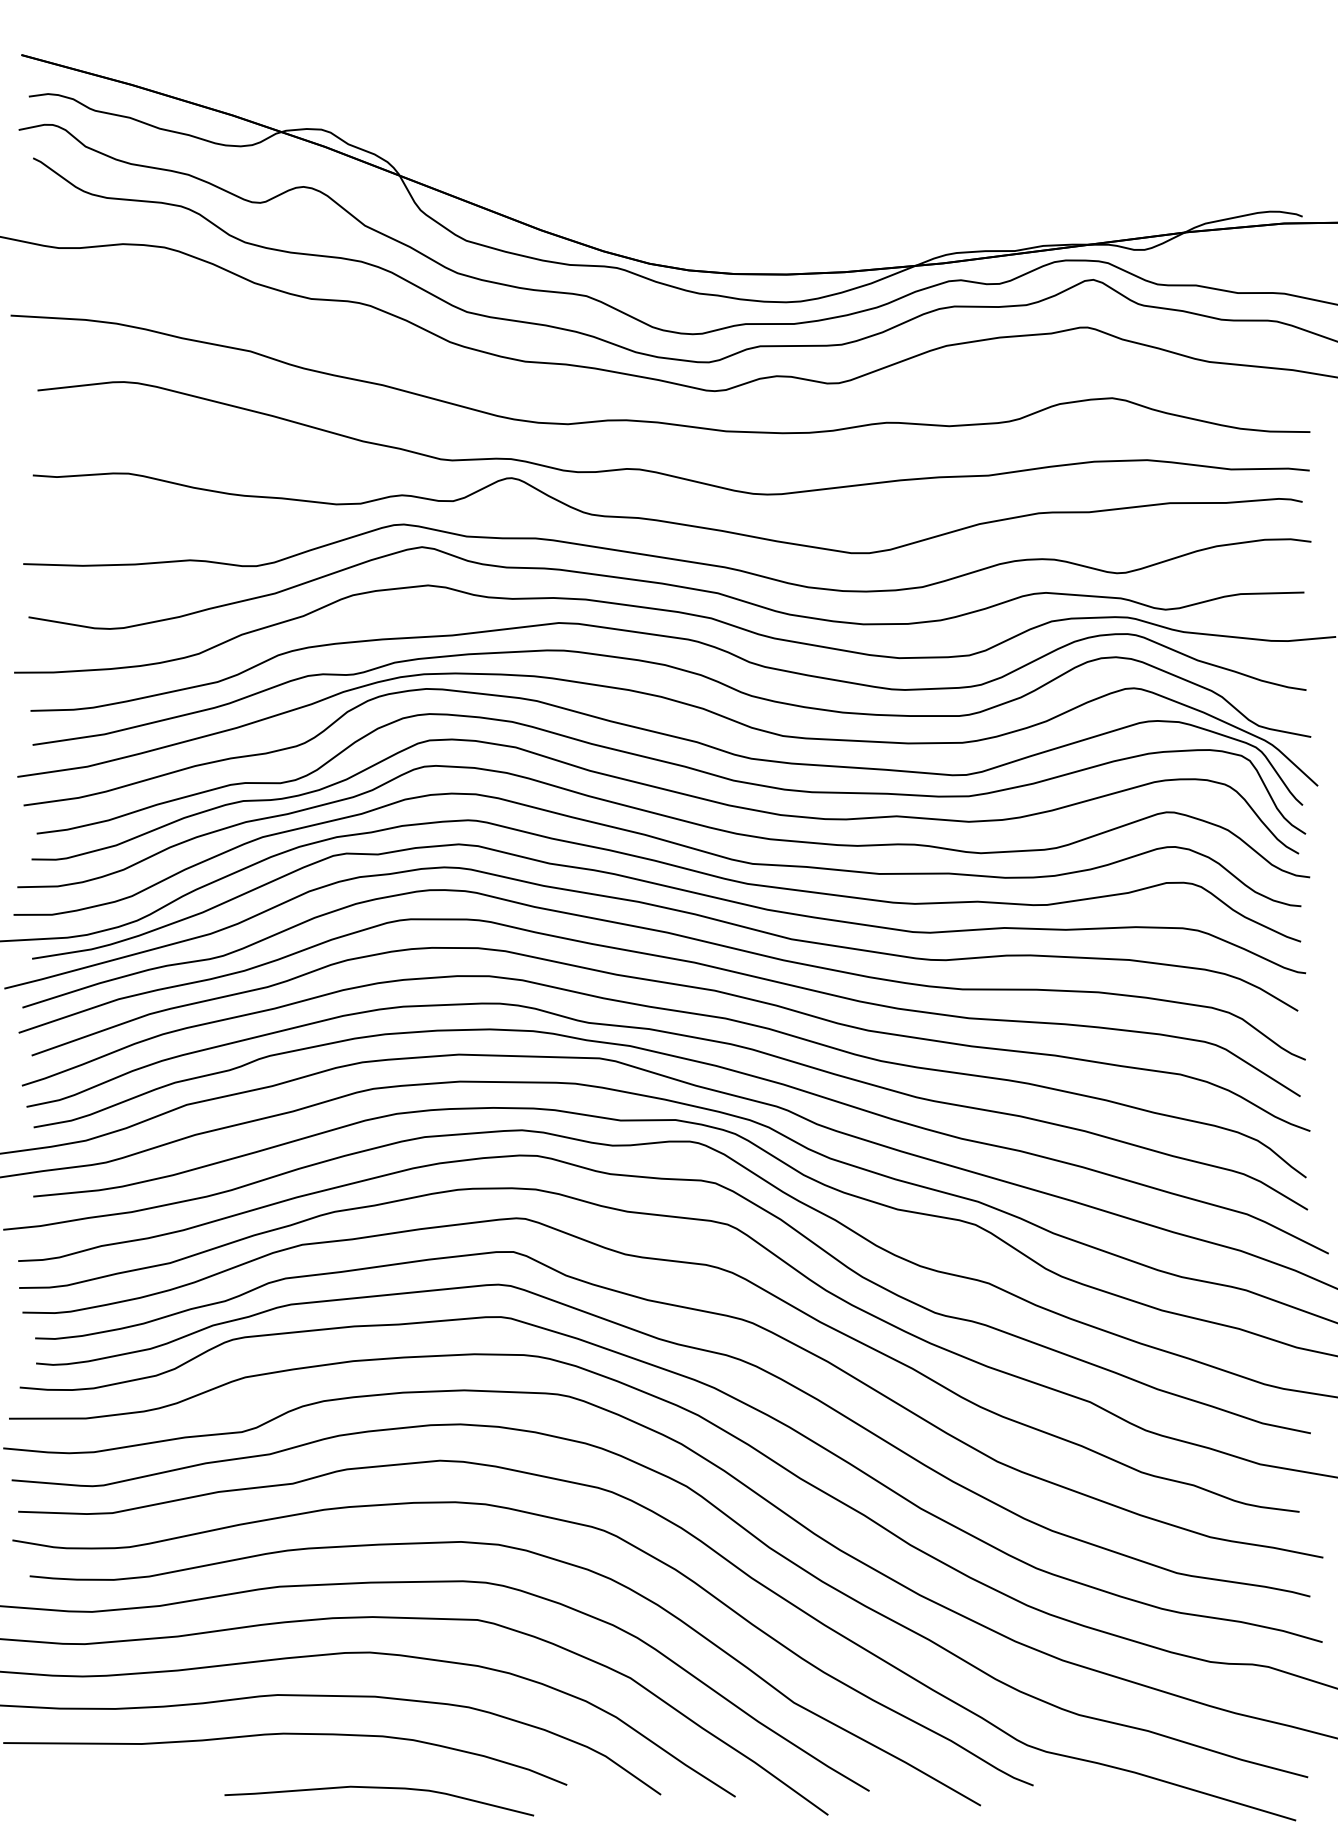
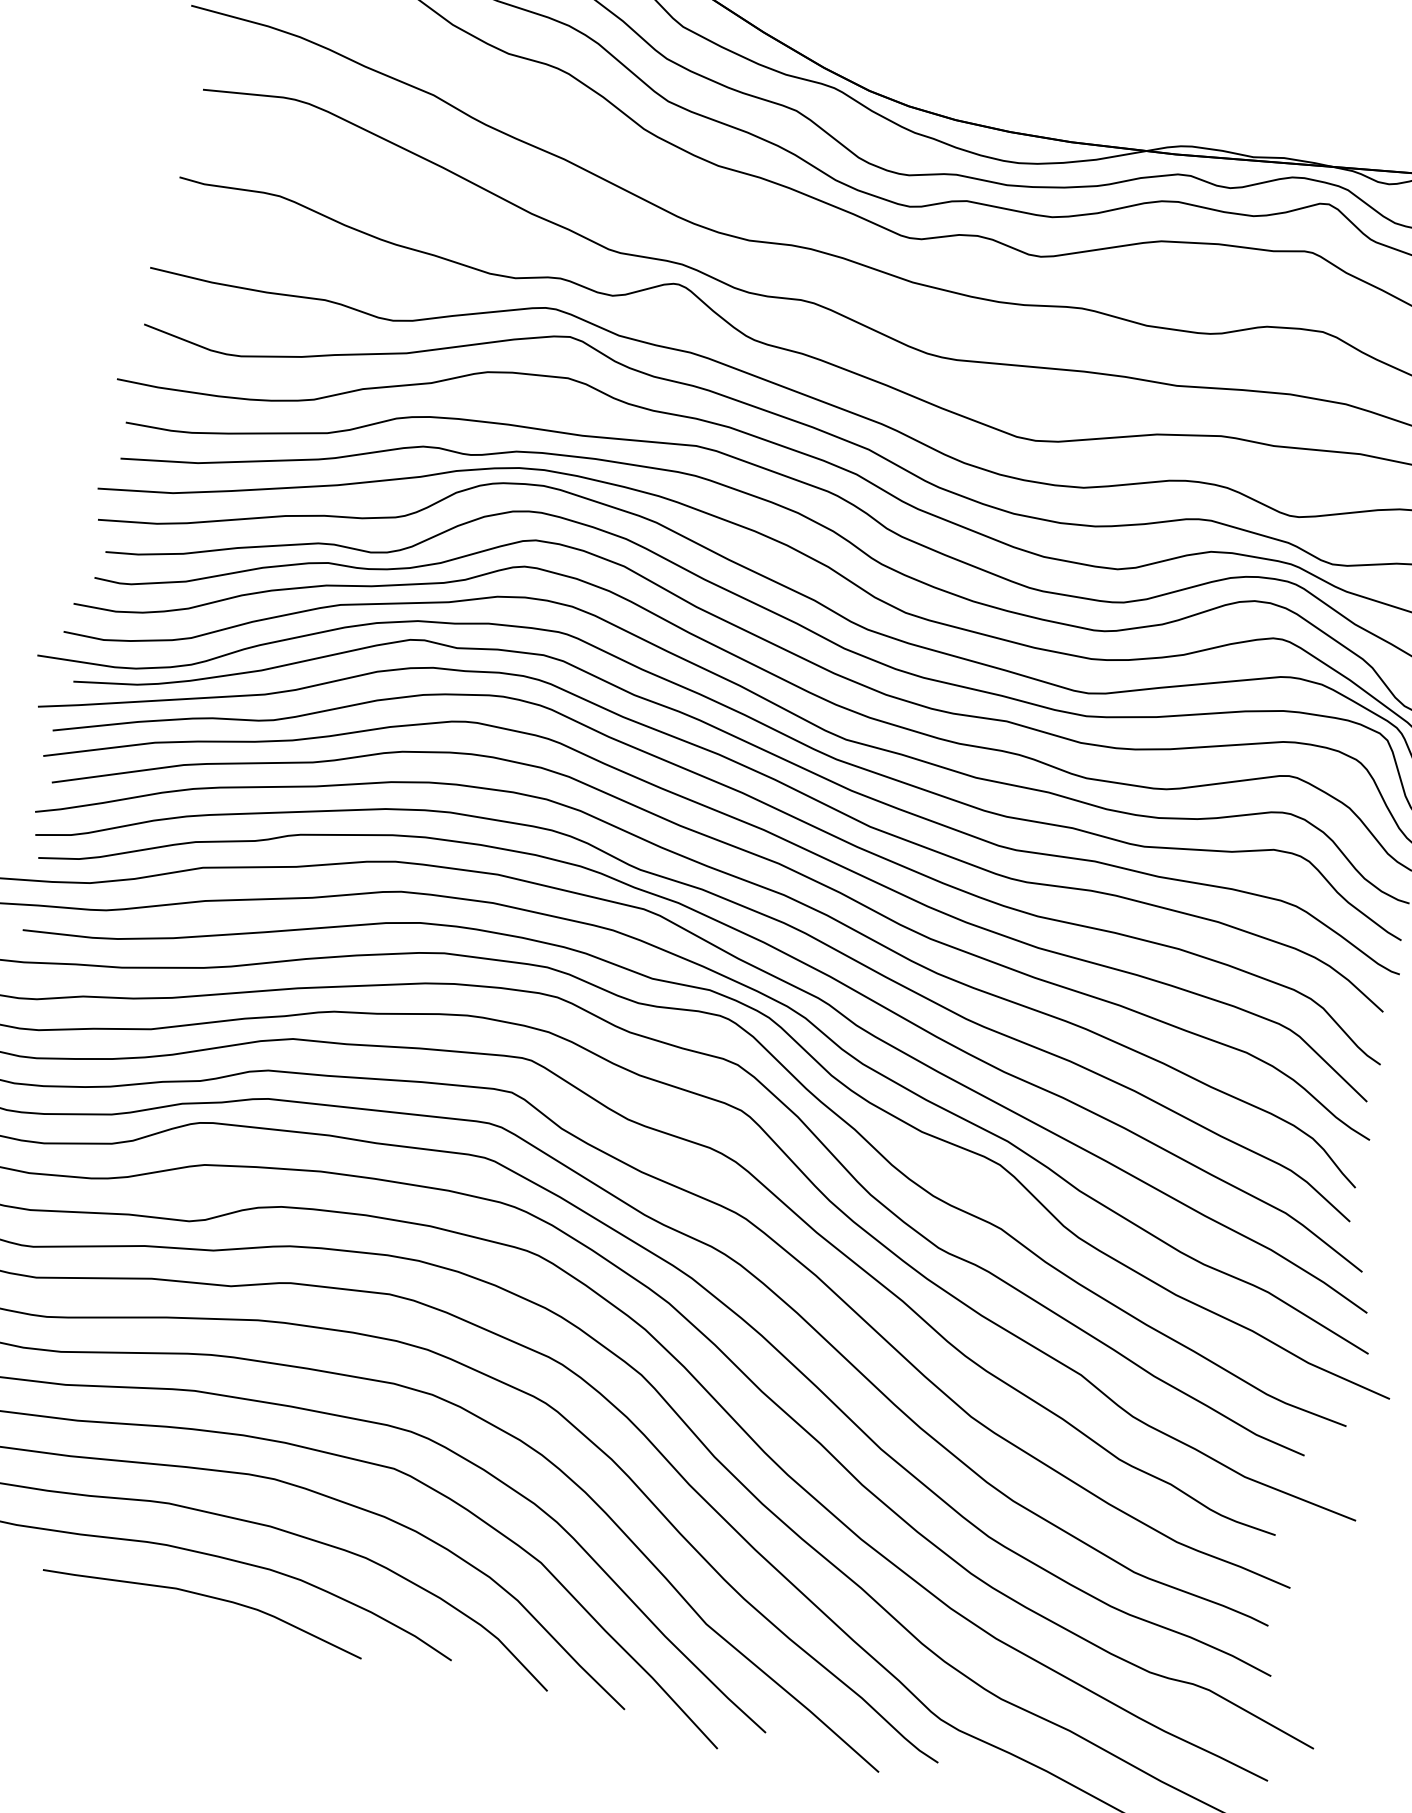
curve: (379, 1788) -> (206, 1596), moved

